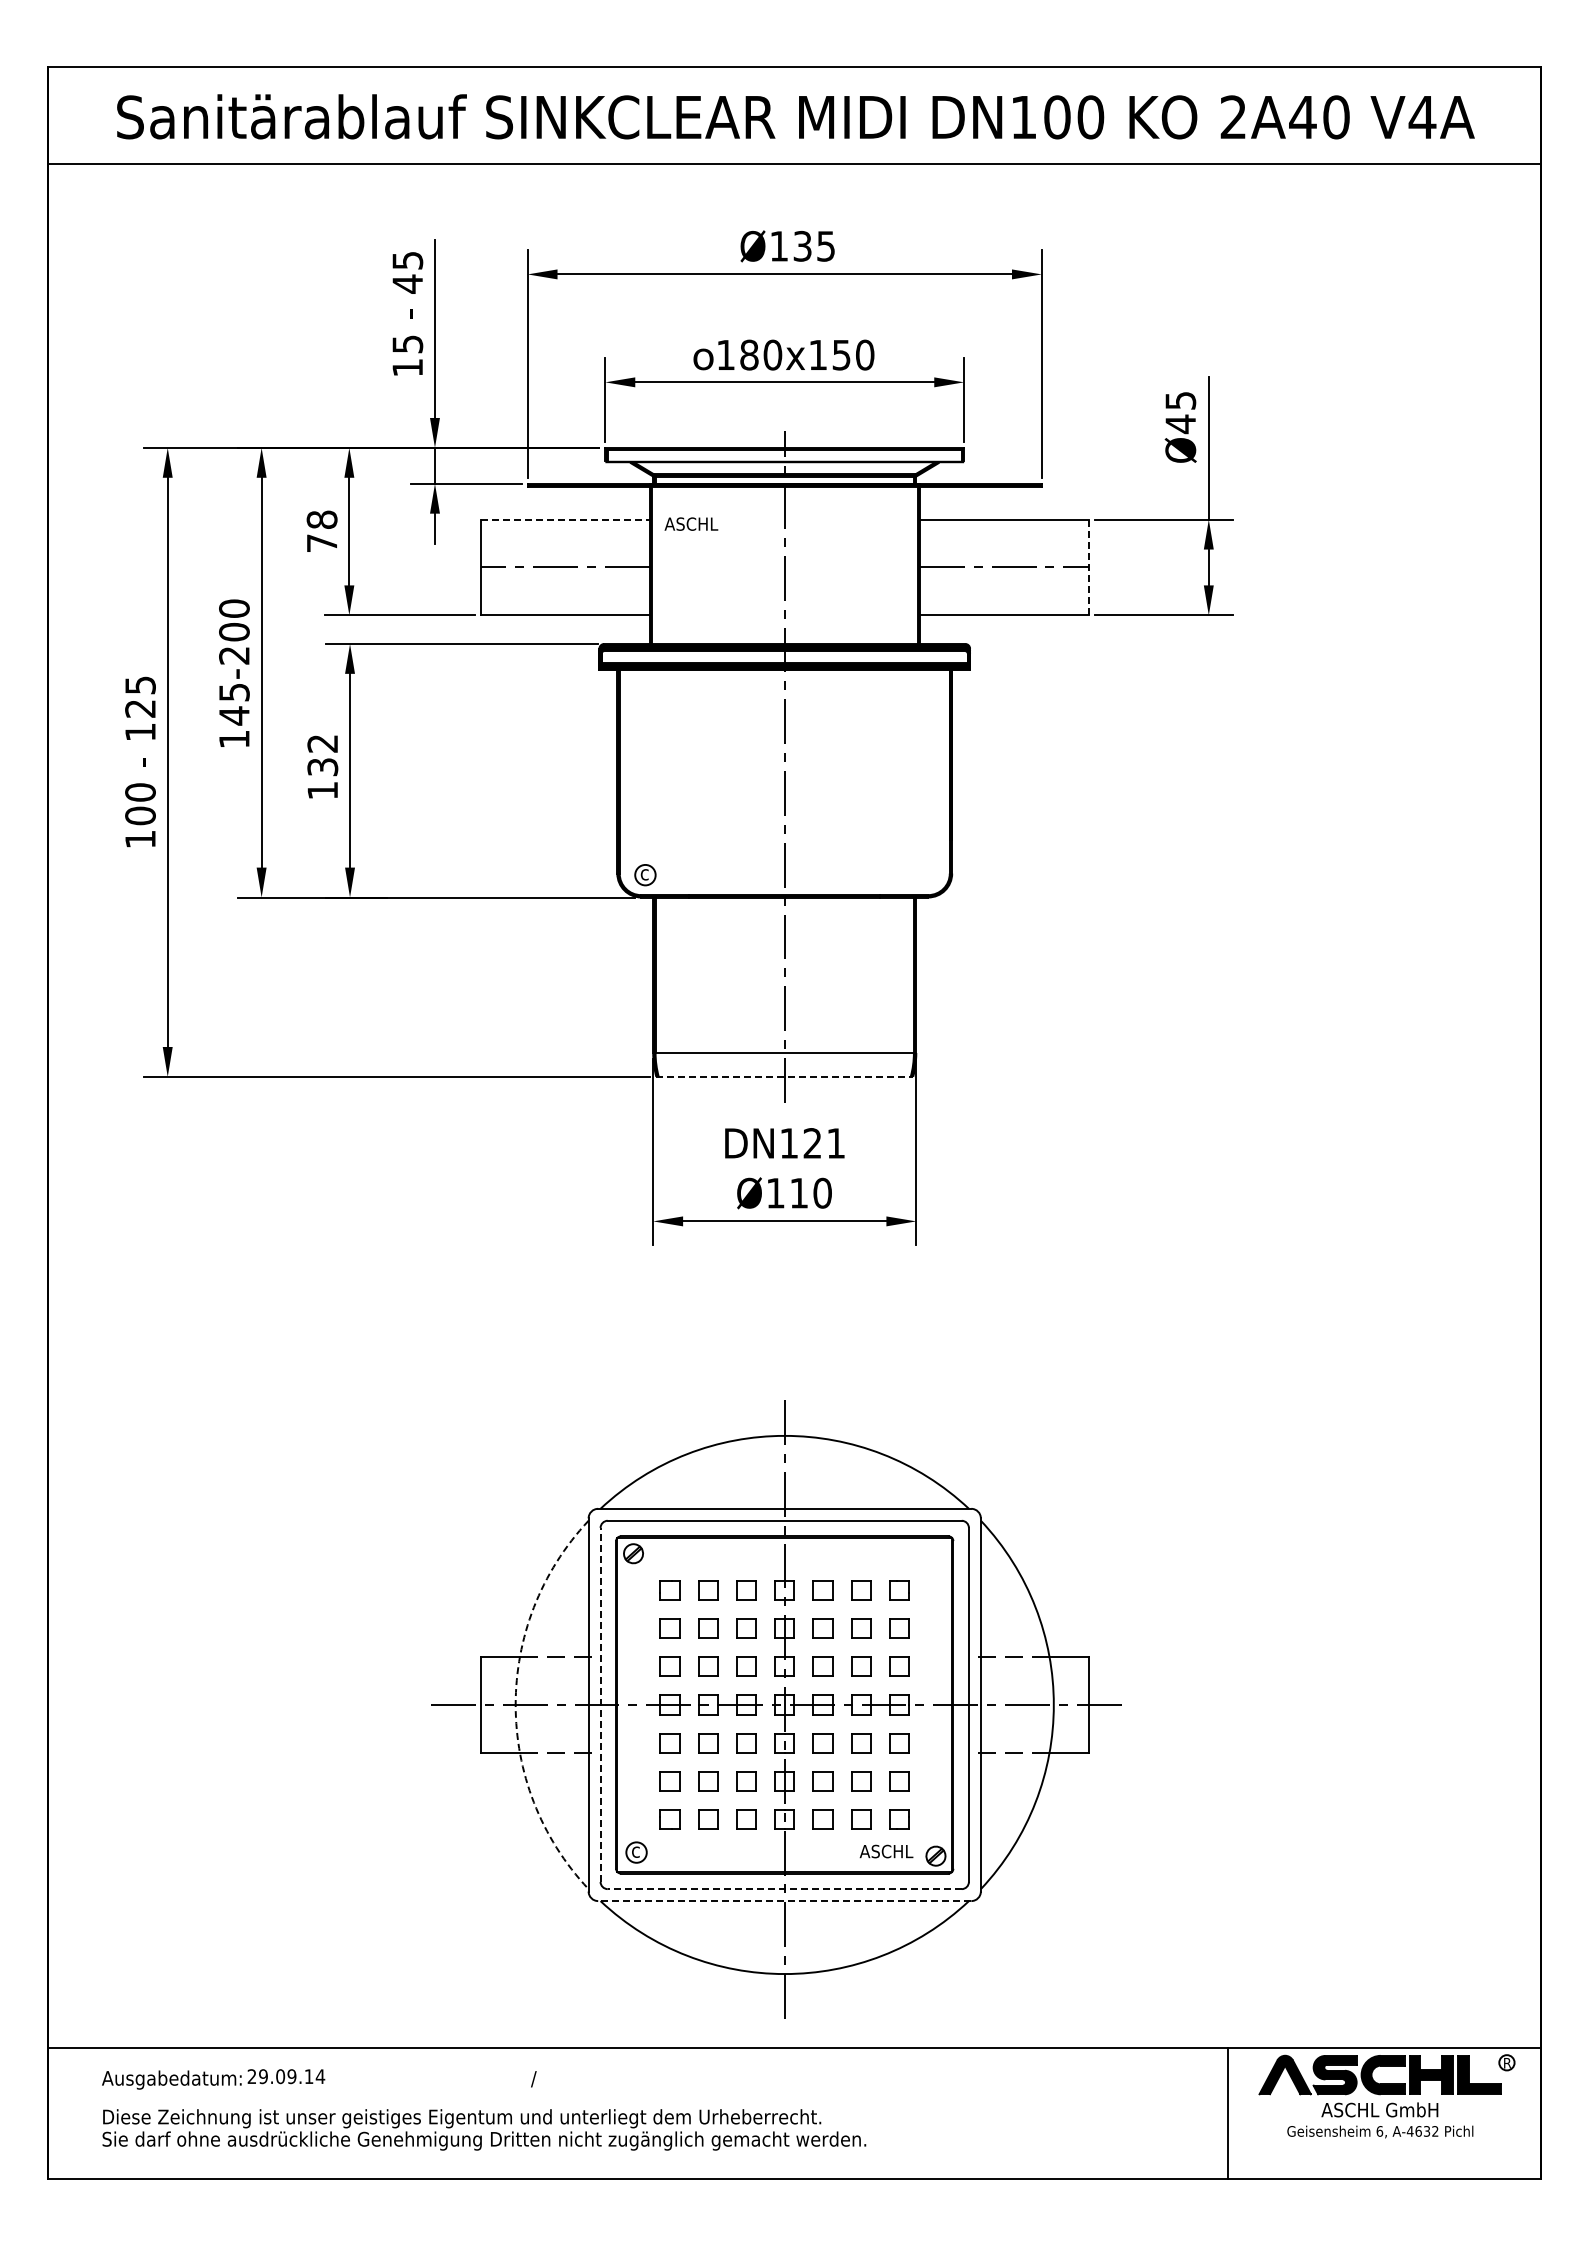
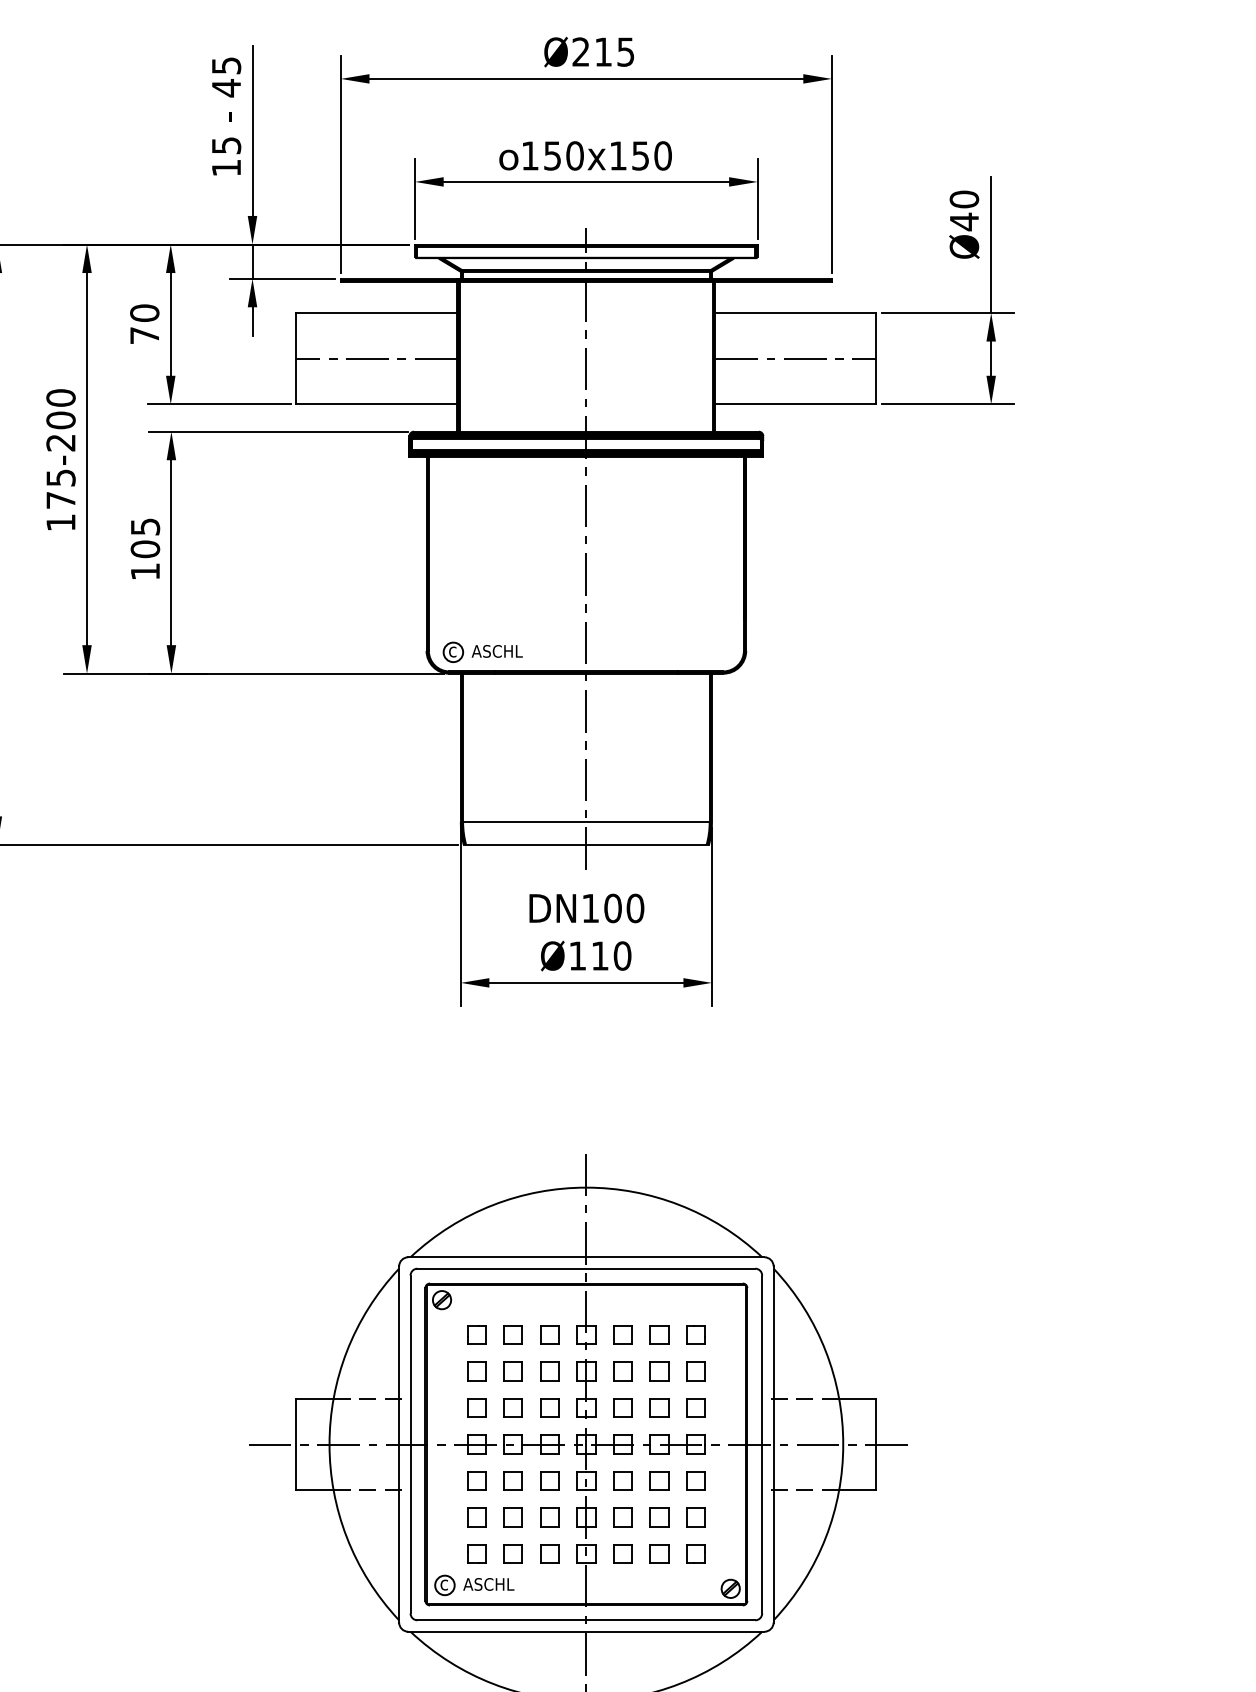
text: (790, 245) -> (591, 51), Ø135 -> Ø215
text: (749, 354) -> (552, 155), 180x150 -> 150x150
text: (1180, 400) -> (964, 199), Ø45 -> Ø40
text: (322, 519) -> (145, 312), 78 -> 70
line: (565, 519) -> (377, 312), dashed -> solid
text: (691, 523) -> (497, 650), moved
line: (1088, 567) -> (876, 358), dashed -> solid
text: (234, 715) -> (61, 499), 145-200 -> 175-200
text: (322, 755) -> (145, 538), 132 -> 105
line: (785, 1076) -> (587, 844), dashed -> solid
text: (824, 1143) -> (624, 908), DN121 -> DN100
arc: (515, 1704) -> (329, 1444), dashed -> solid
line: (600, 1704) -> (410, 1444), dashed -> solid
text: (886, 1851) -> (488, 1584), moved
line: (784, 1889) -> (586, 1620), dashed -> solid
line: (784, 1901) -> (586, 1632), dashed -> solid

